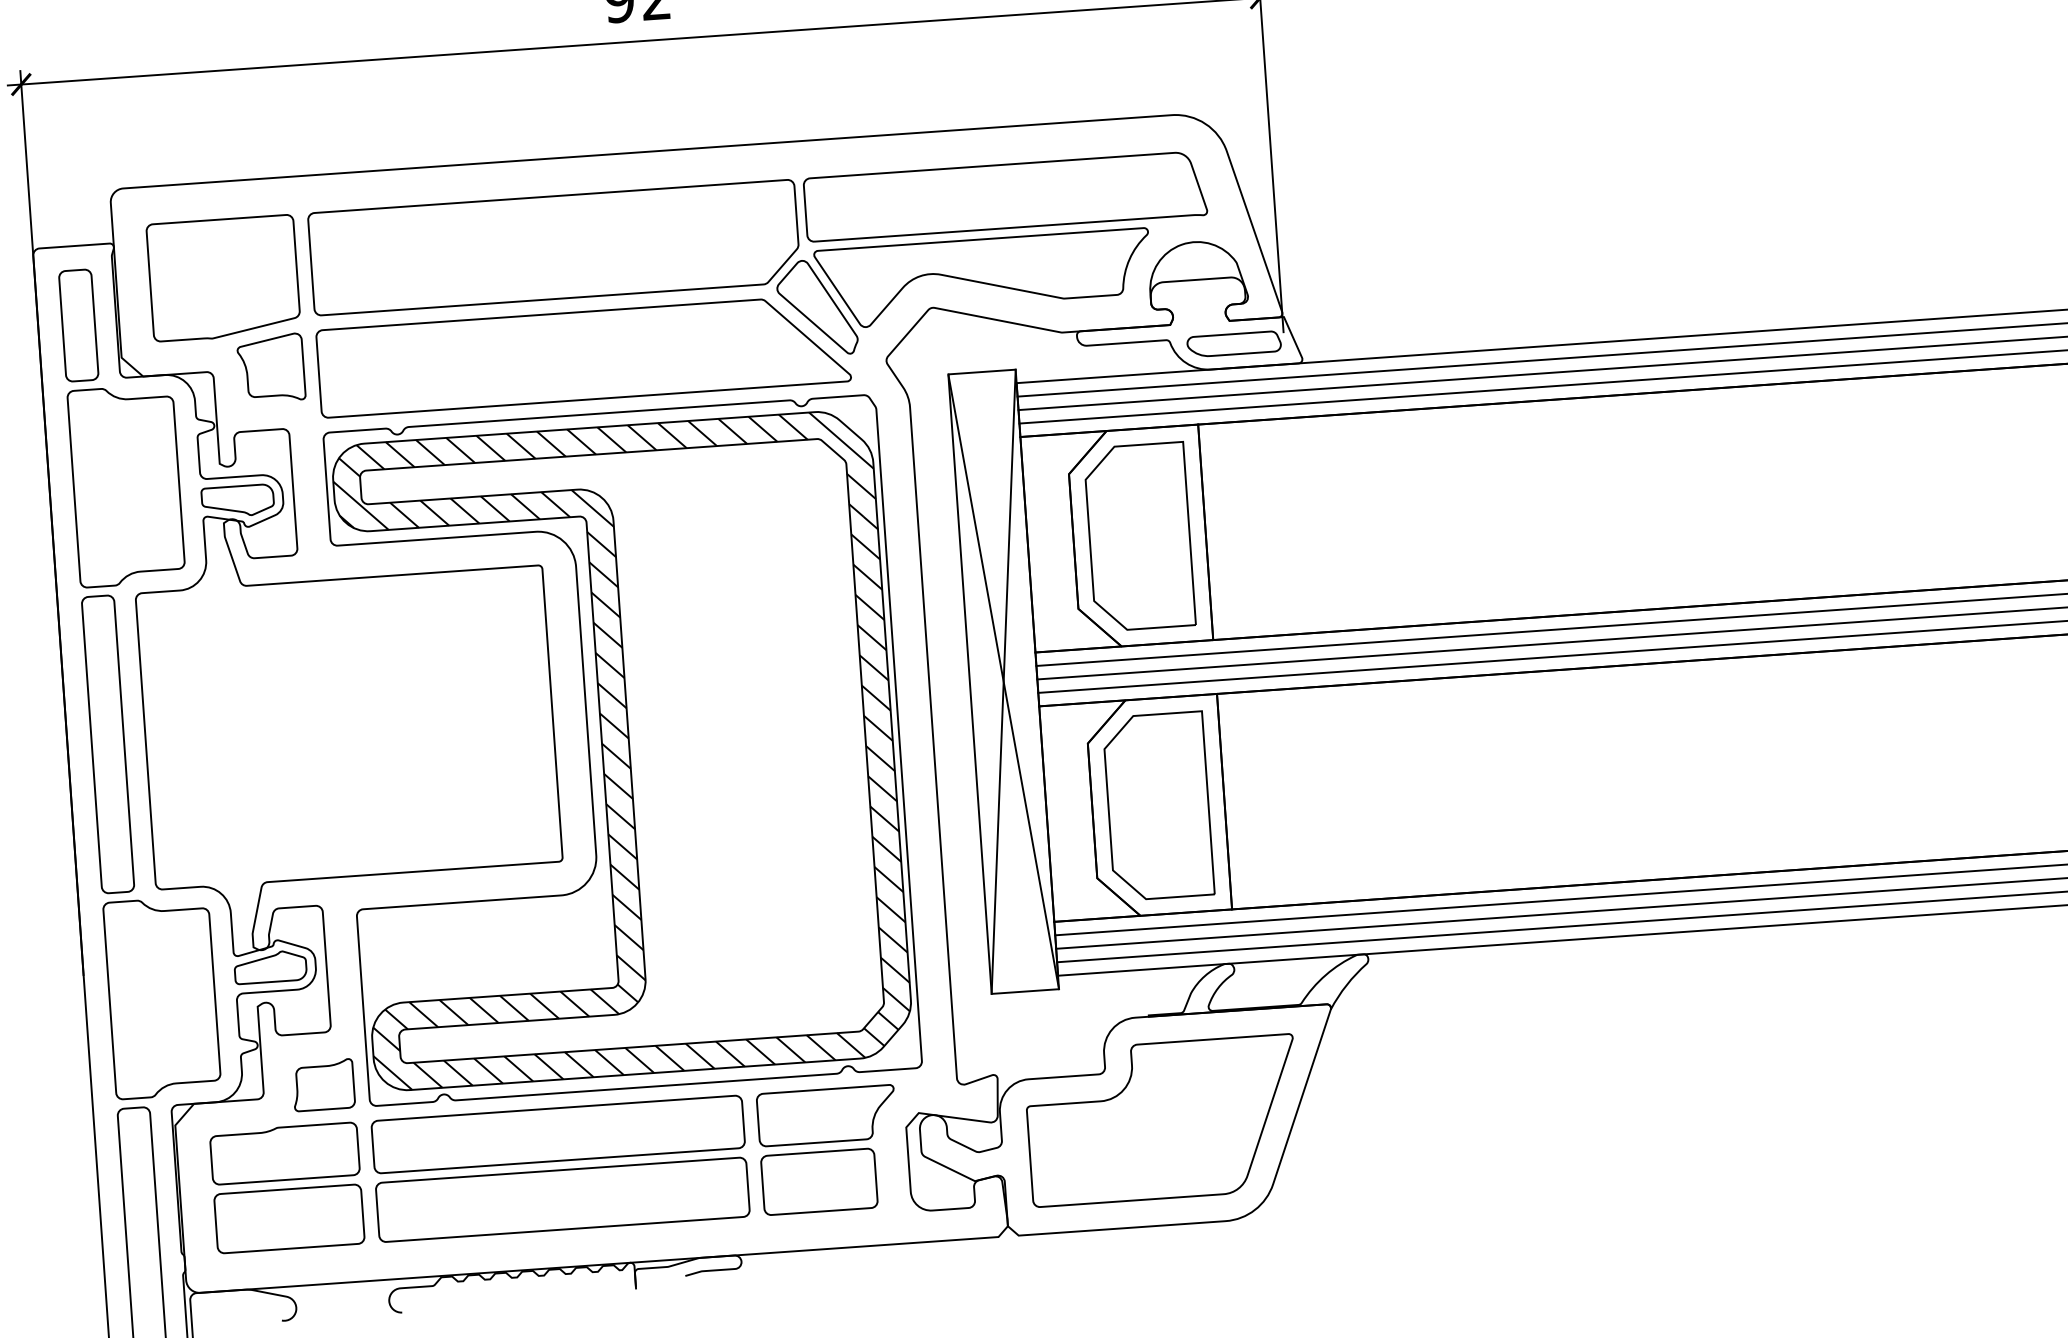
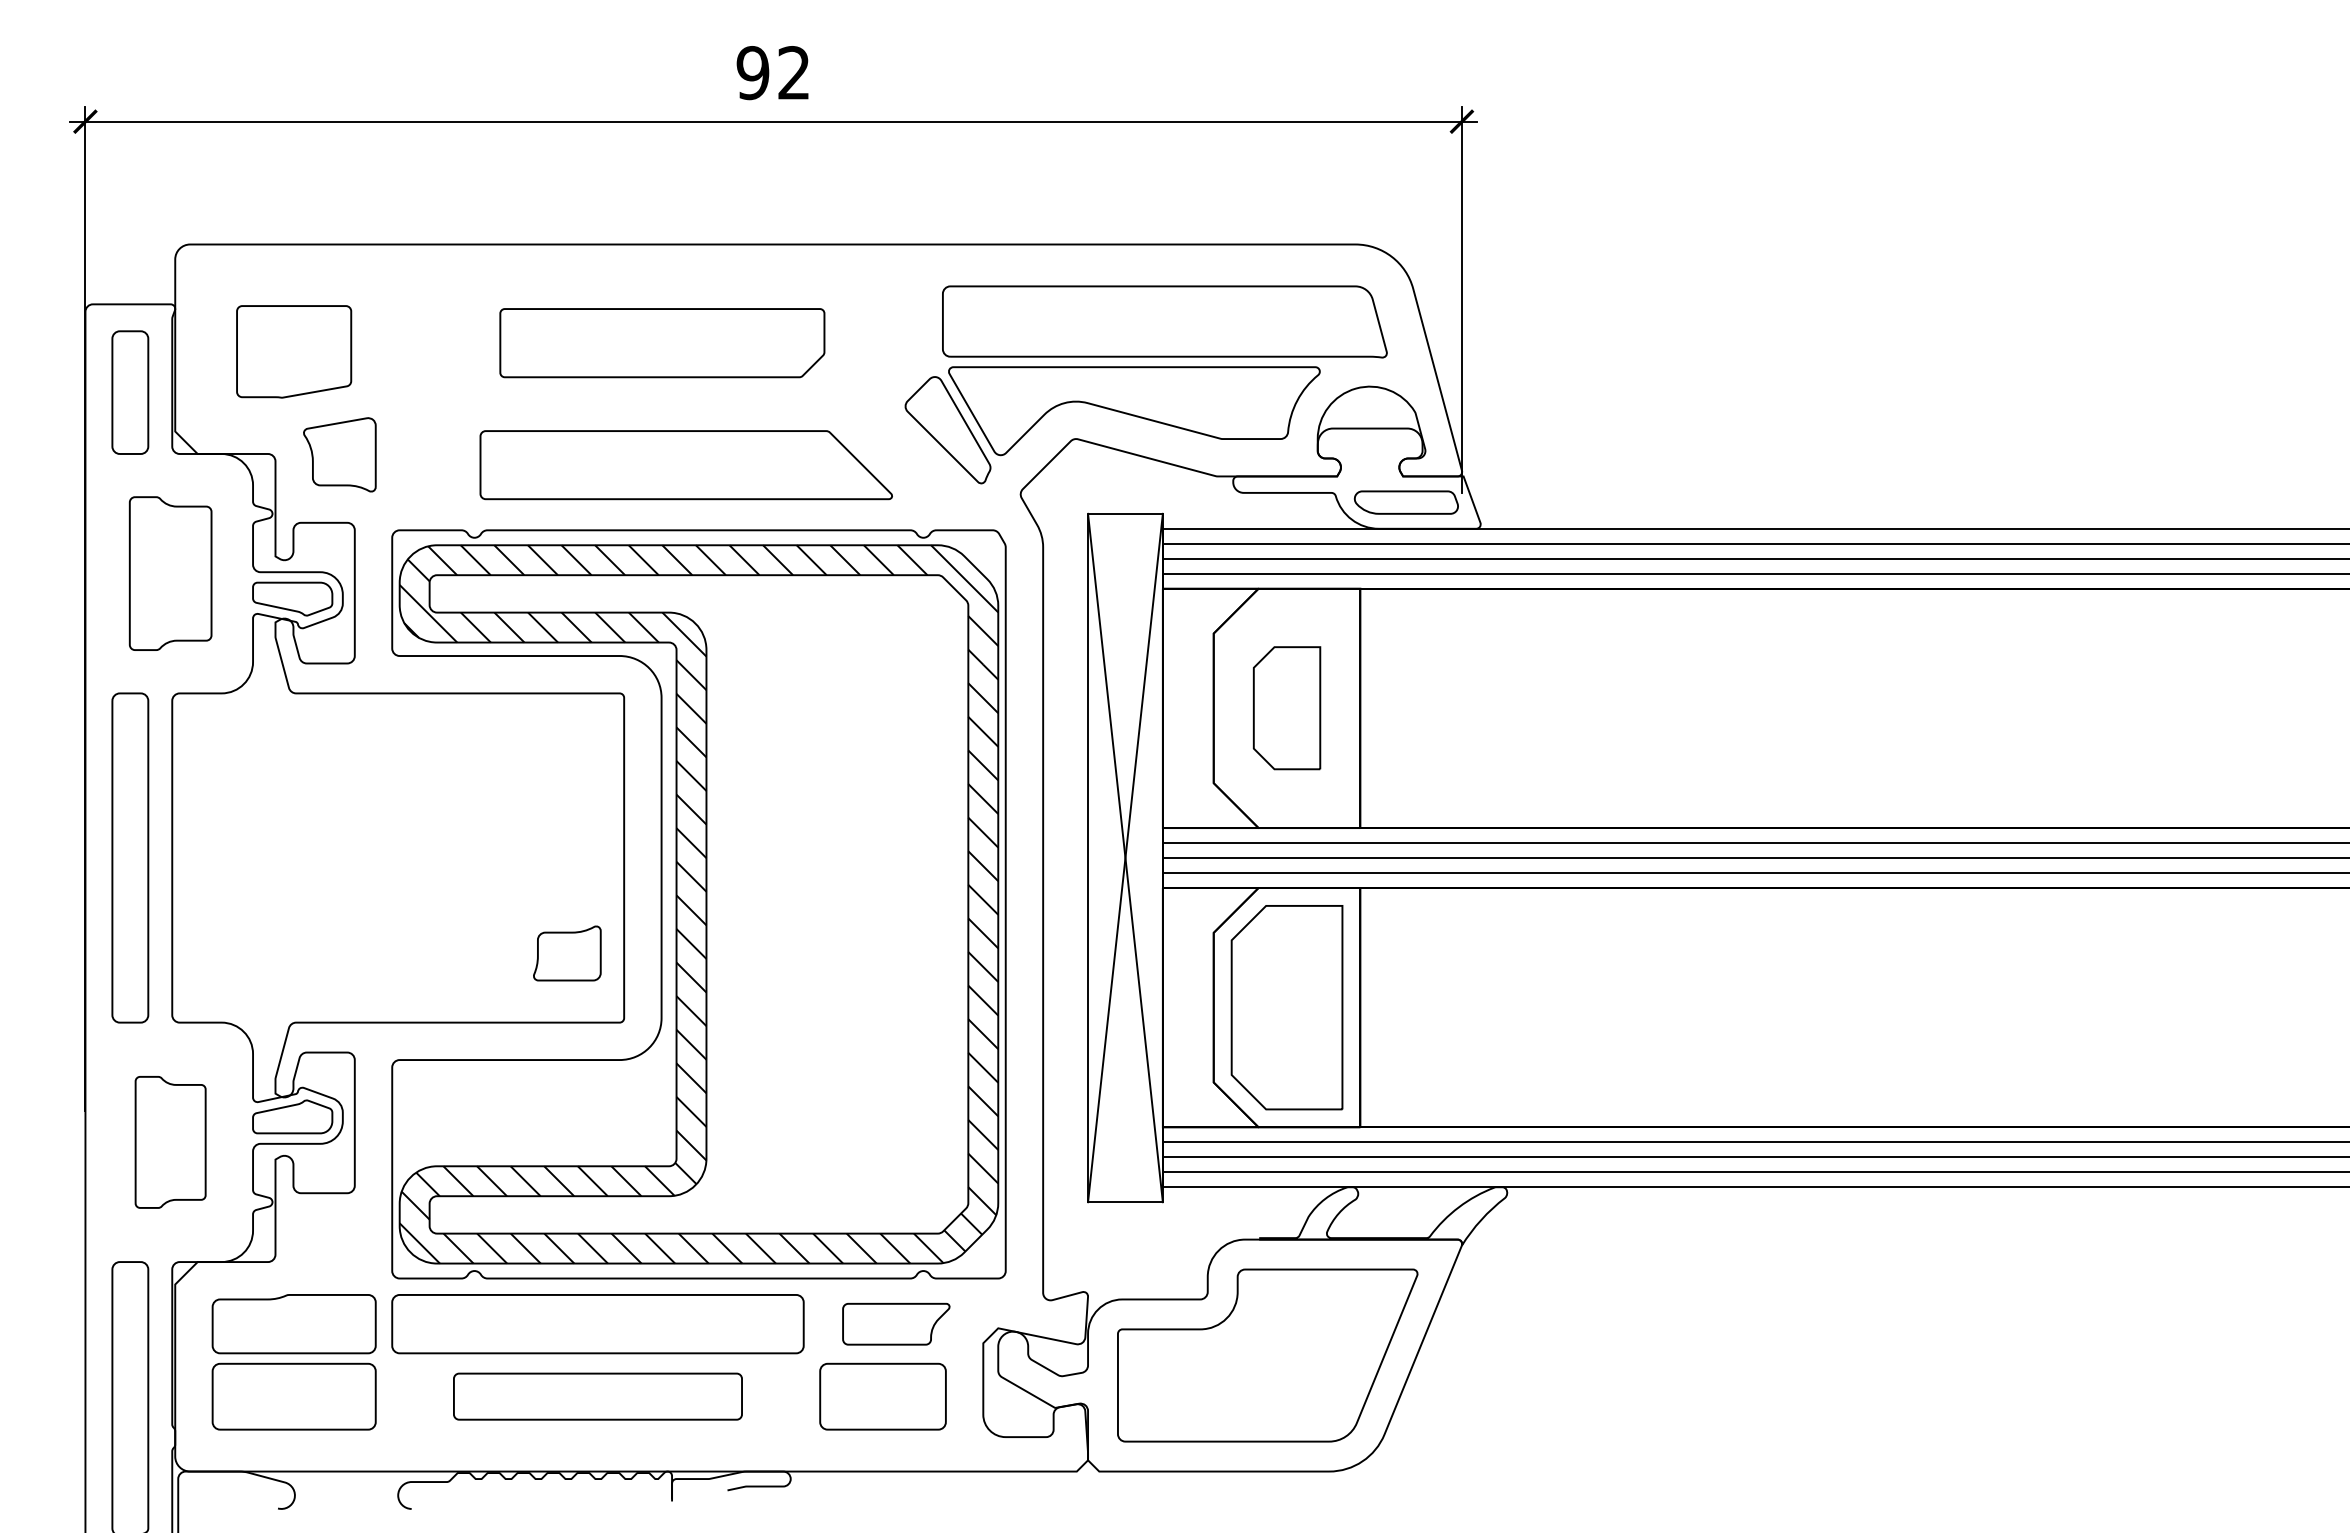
part: (554, 246) -> (662, 342), size x0.6
part: (223, 278) -> (293, 351), size x0.7
part: (583, 355) -> (686, 464), size x0.7
part: (126, 485) -> (170, 573), size x0.7
part: (1139, 536) -> (1286, 707), size x0.6
part: (162, 997) -> (170, 1142), size x0.6
part: (323, 1085) -> (567, 953), moved
part: (826, 1116) -> (896, 1324), size x0.7
part: (562, 1199) -> (597, 1396), size x0.7

